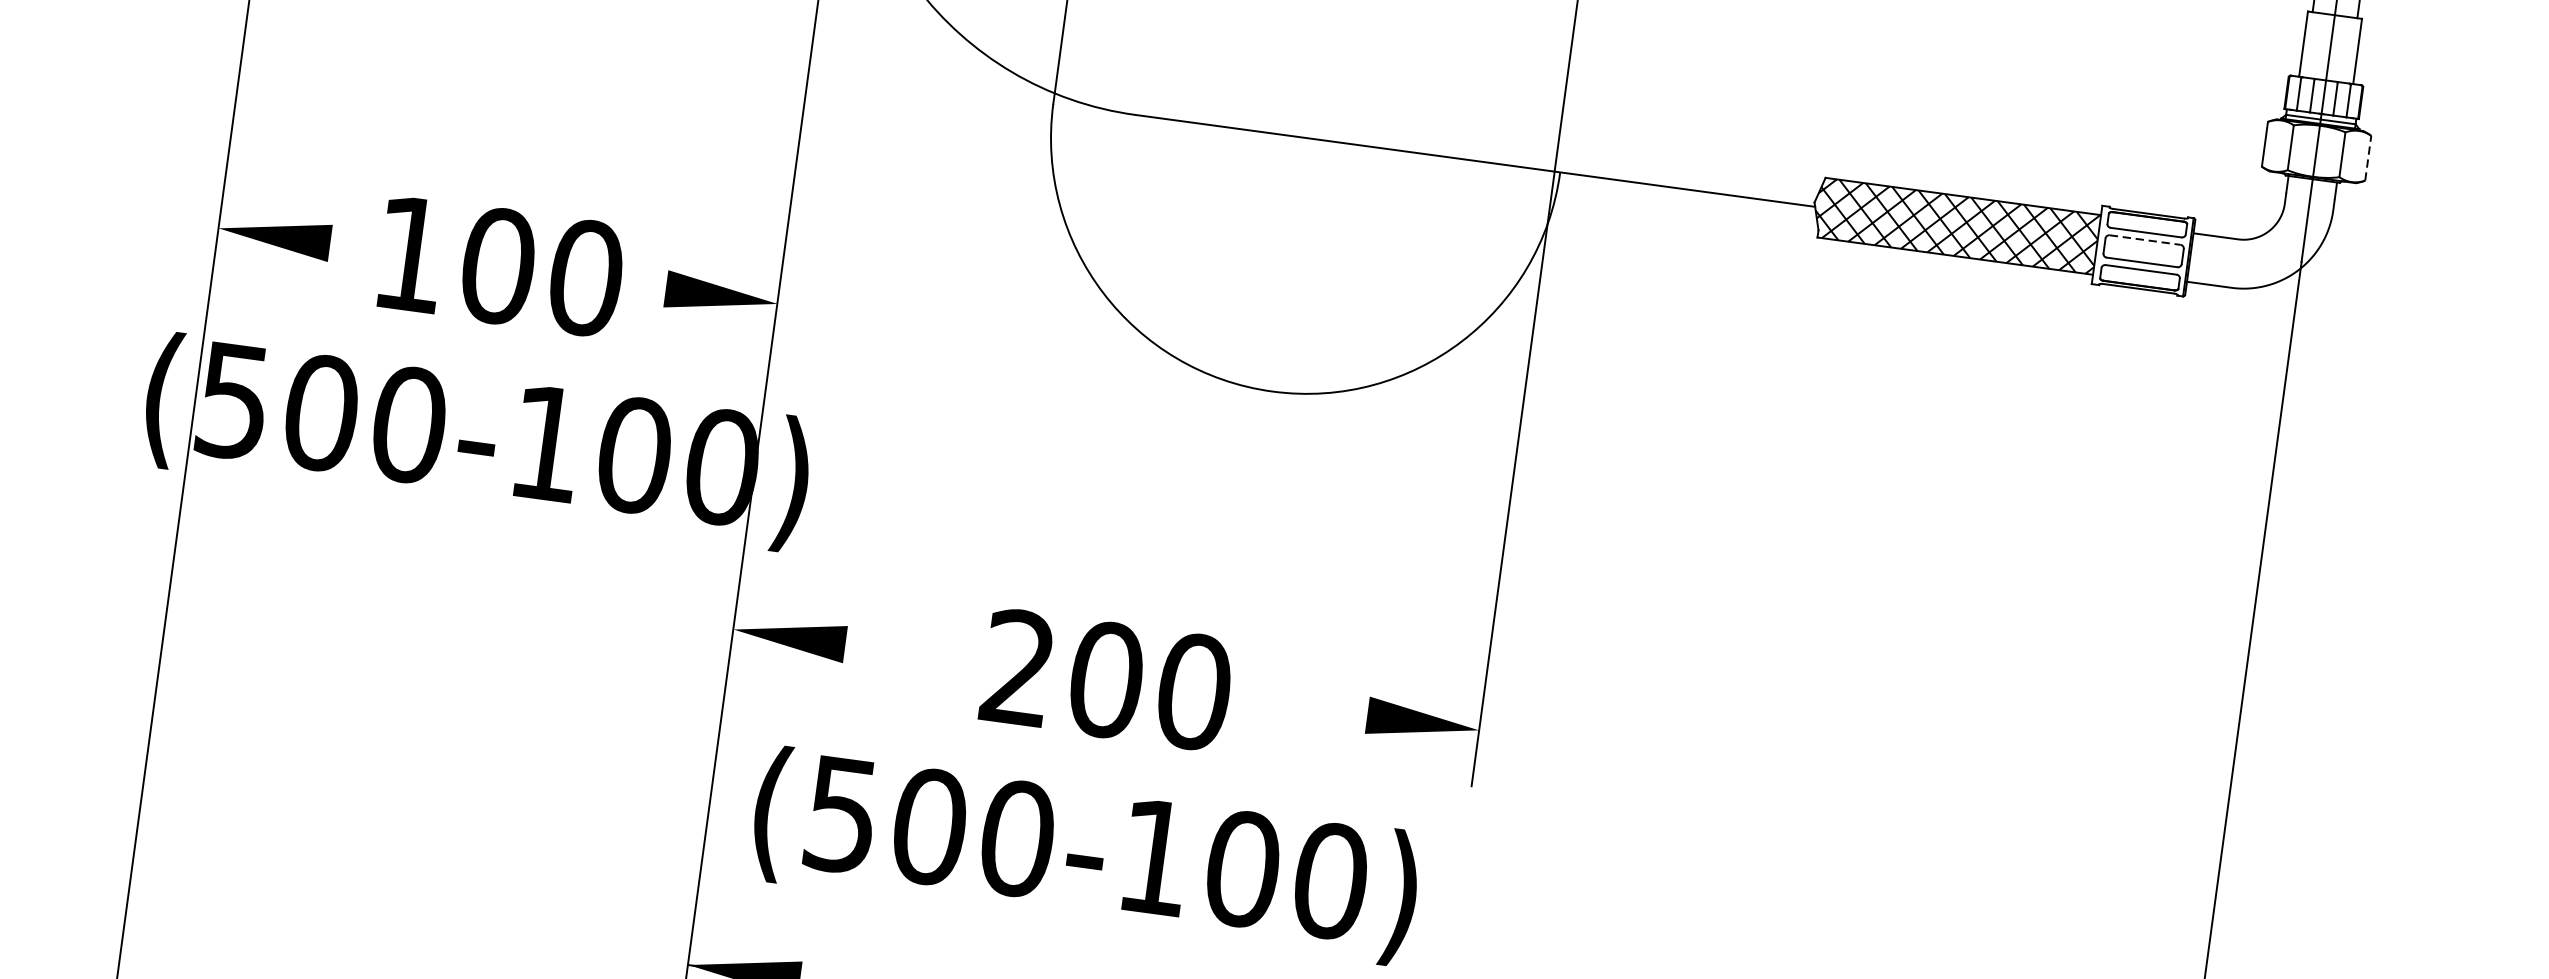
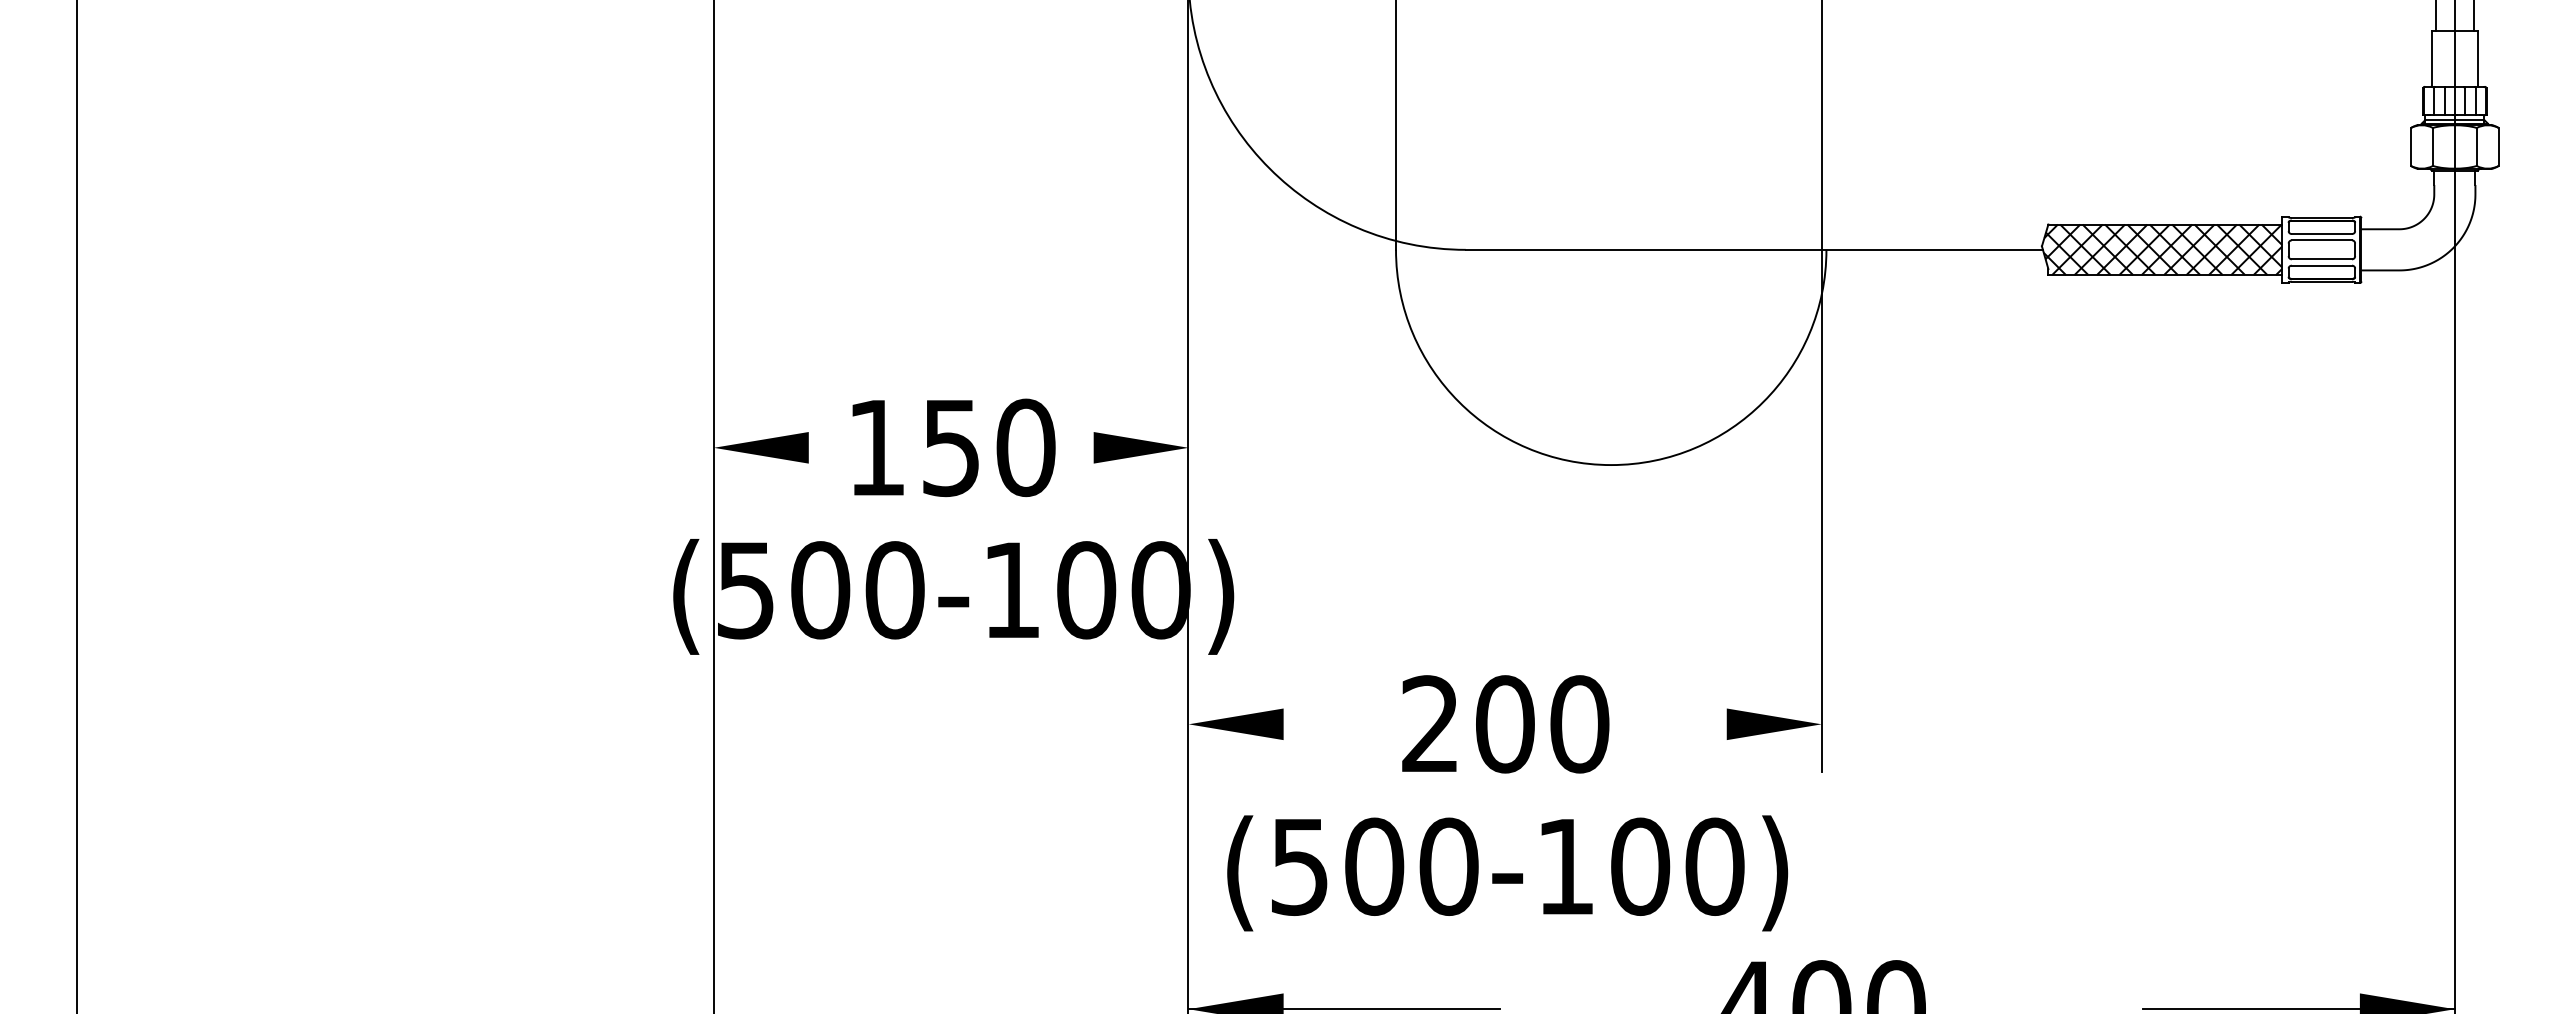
line: (2368, 157) -> (2498, 146), dashed -> solid
line: (2145, 240) -> (2322, 240), dashed -> solid
text: (498, 265) -> (951, 447), 100 -> 150

